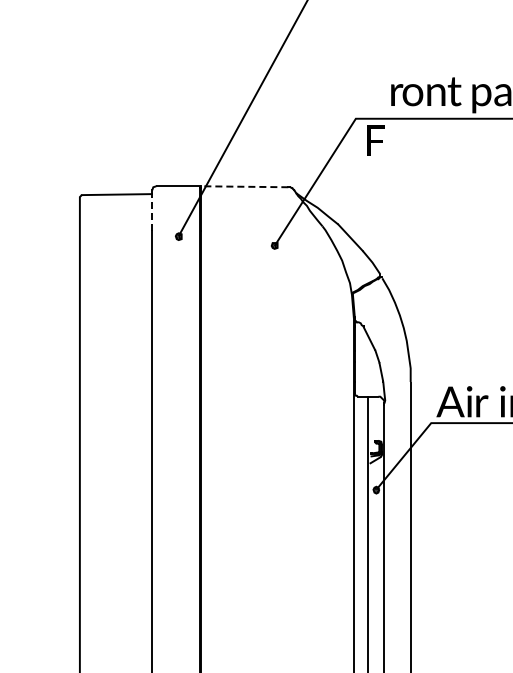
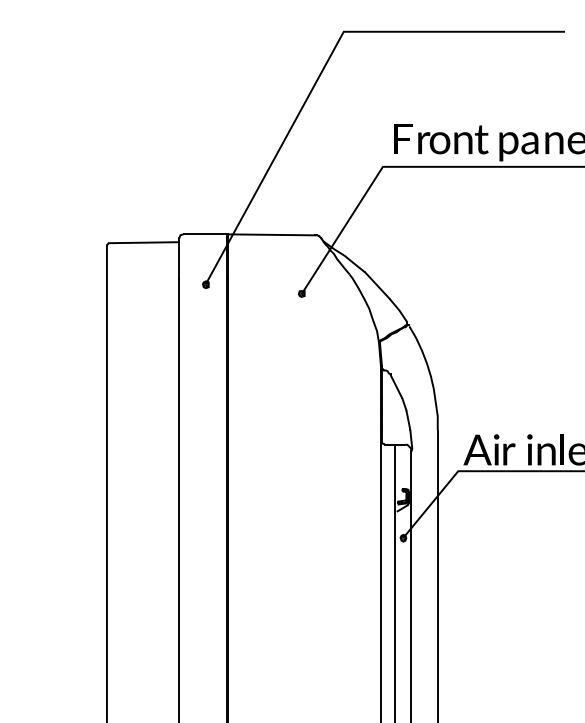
text: (376, 140) -> (403, 138), moved
line: (244, 186) -> (271, 234), dashed -> solid
line: (152, 211) -> (179, 259), dashed -> solid

